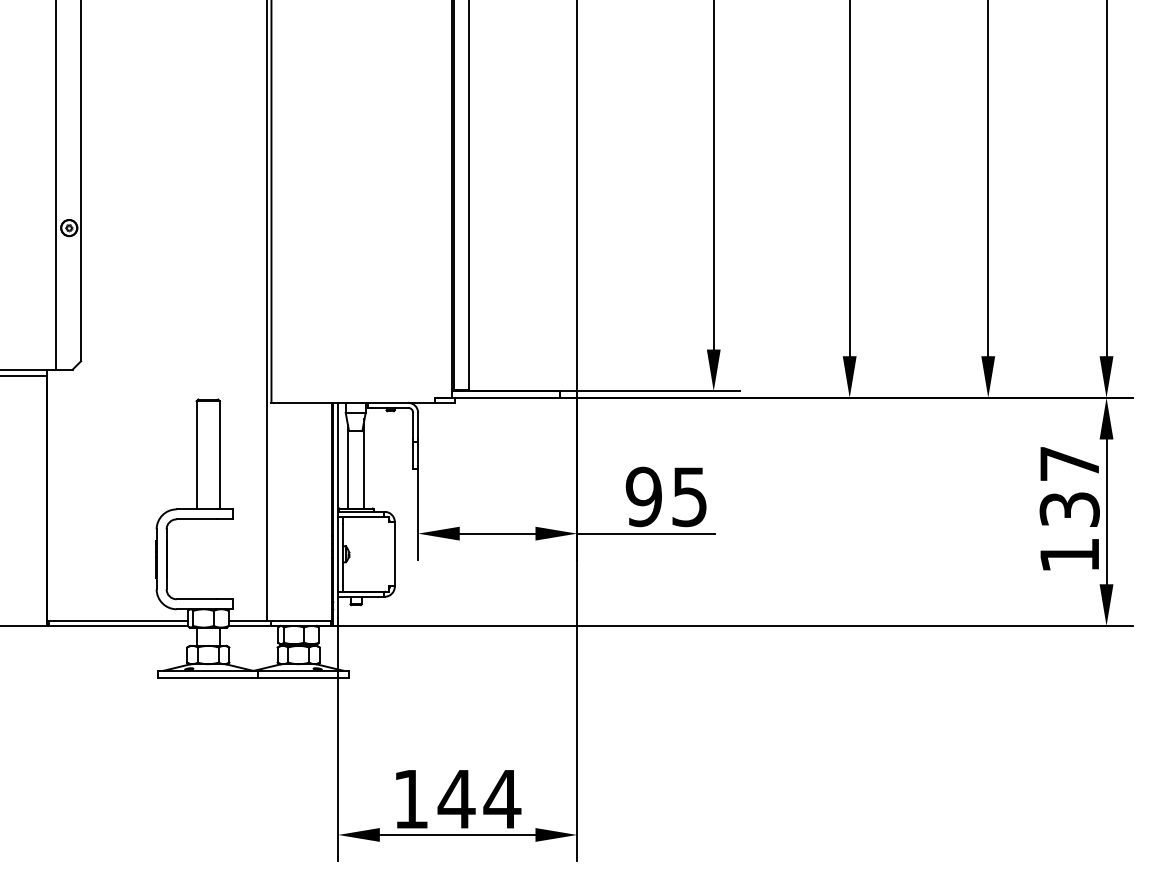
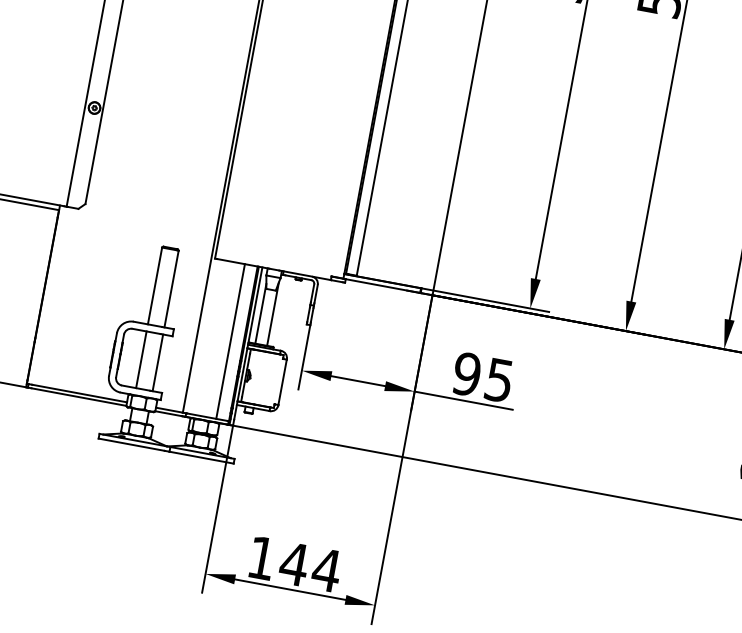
line: (313, 511) -> (230, 341), added
line: (196, 559) -> (141, 359), added
line: (219, 559) -> (157, 362), added

